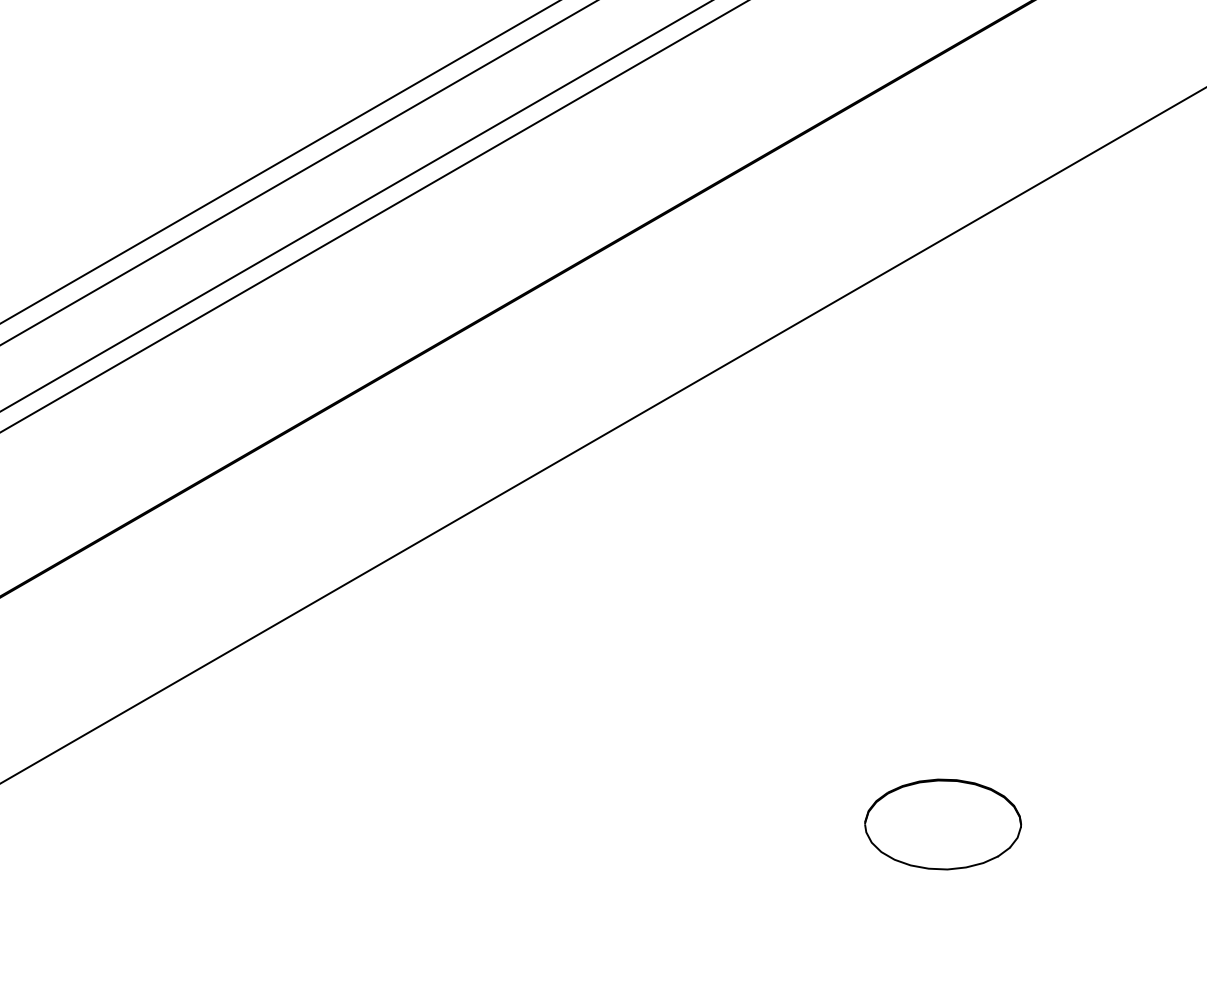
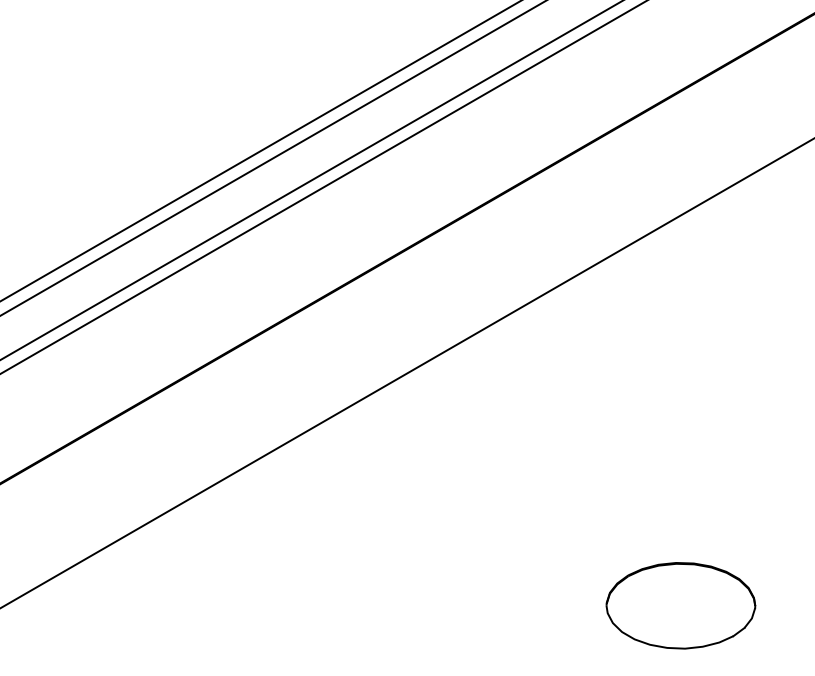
part: (942, 823) -> (680, 605), size x1.43

